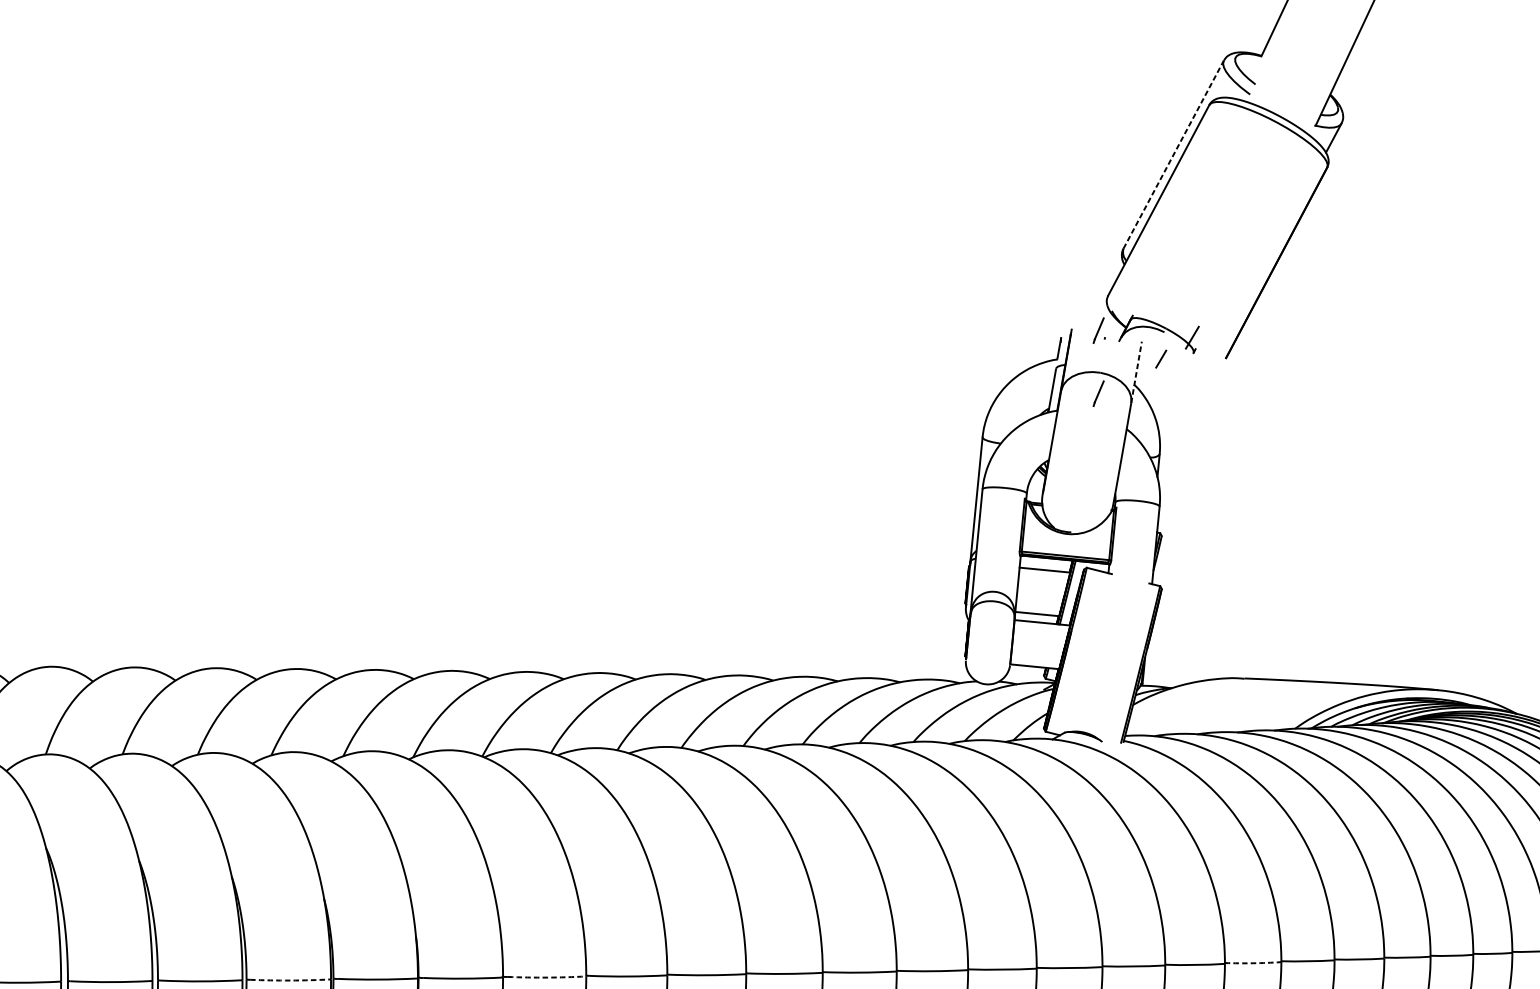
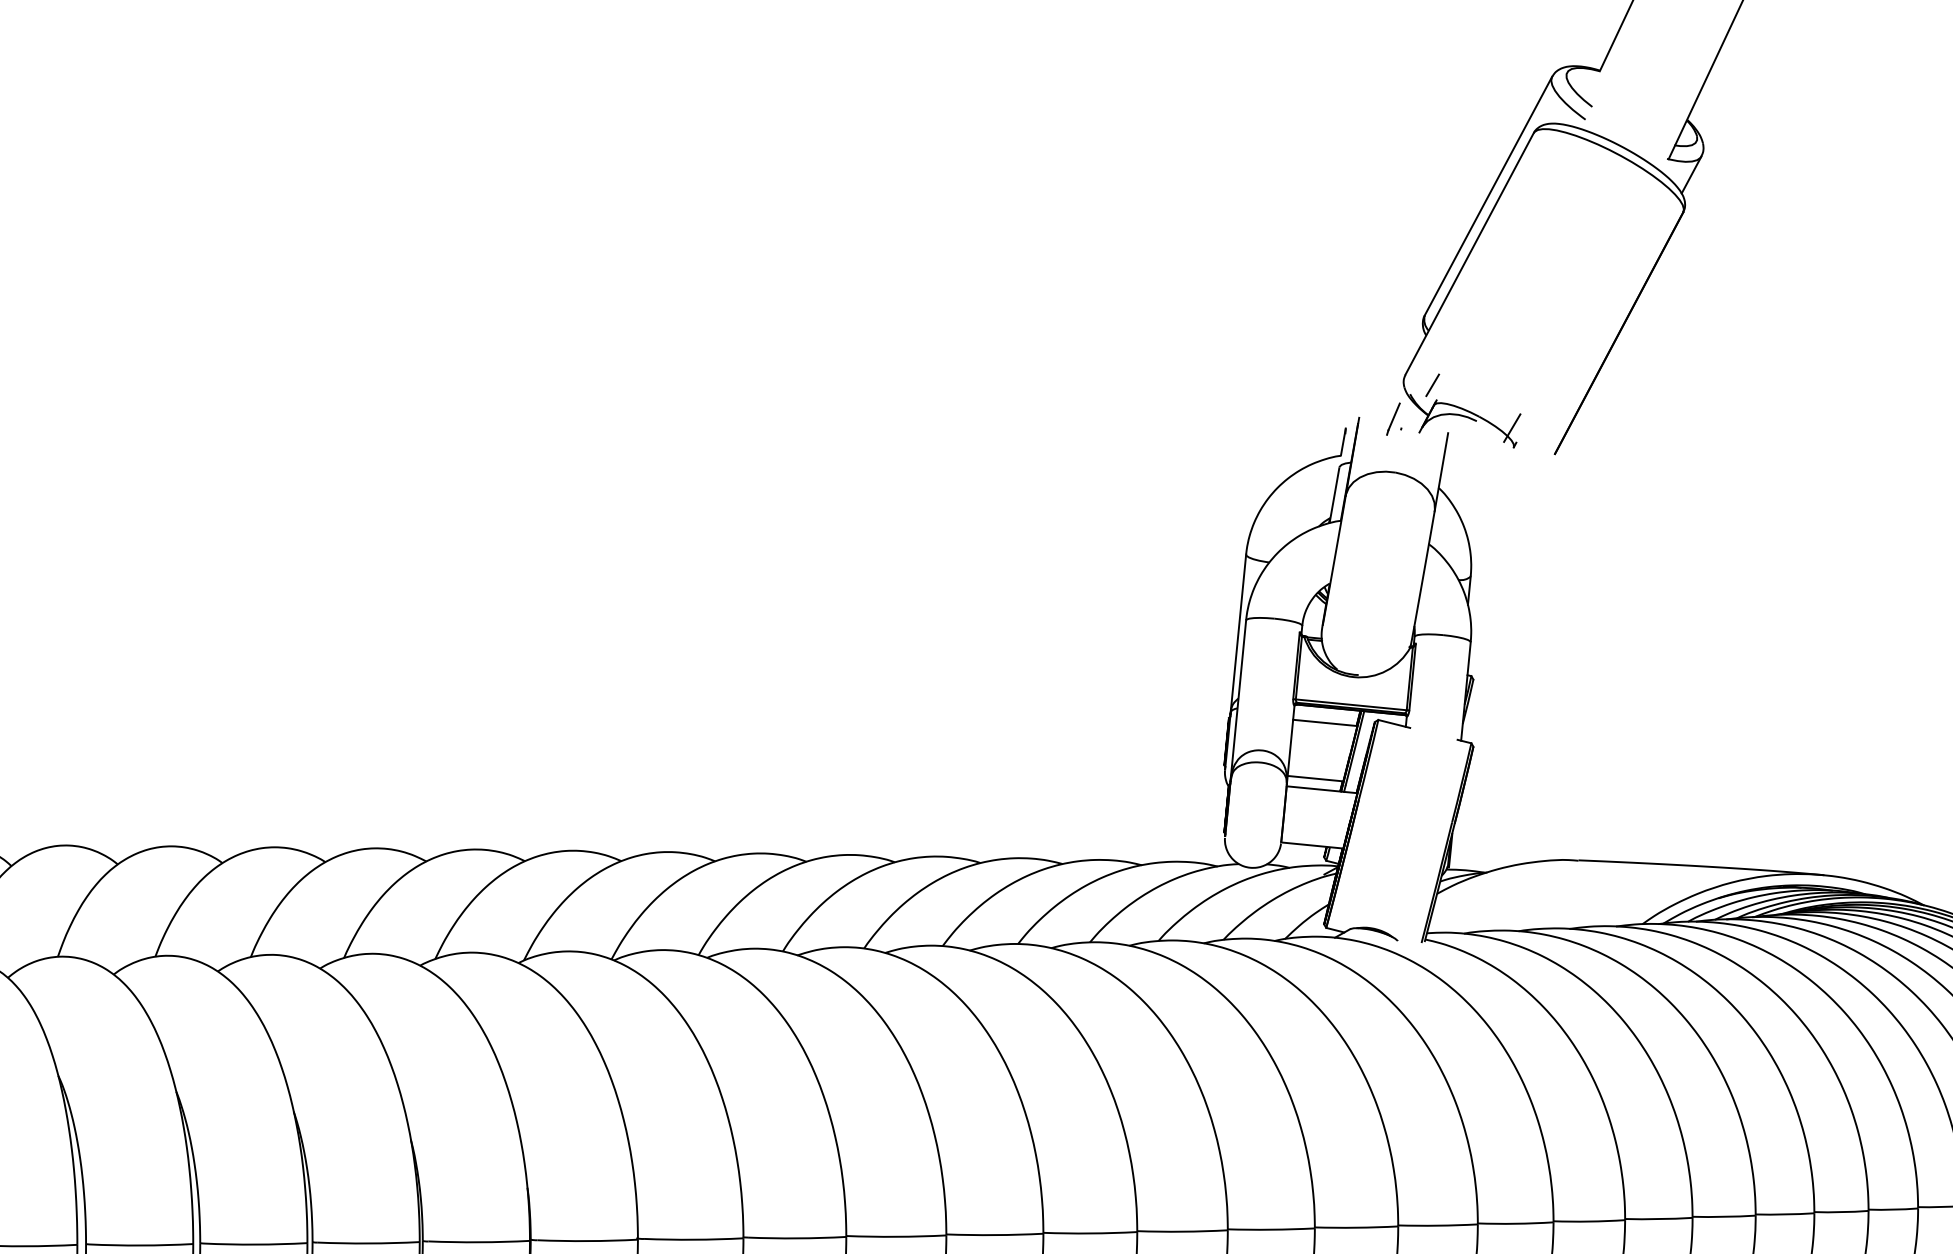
line: (1173, 154) -> (1488, 195), dashed -> solid
line: (1161, 359) -> (1432, 385), moved
line: (1136, 372) -> (1441, 472), dashed -> solid
line: (1098, 393) -> (1393, 498), removed
arc: (1253, 963) -> (1589, 1221), dashed -> solid
arc: (546, 977) -> (693, 1239), dashed -> solid
arc: (290, 980) -> (368, 1243), dashed -> solid

